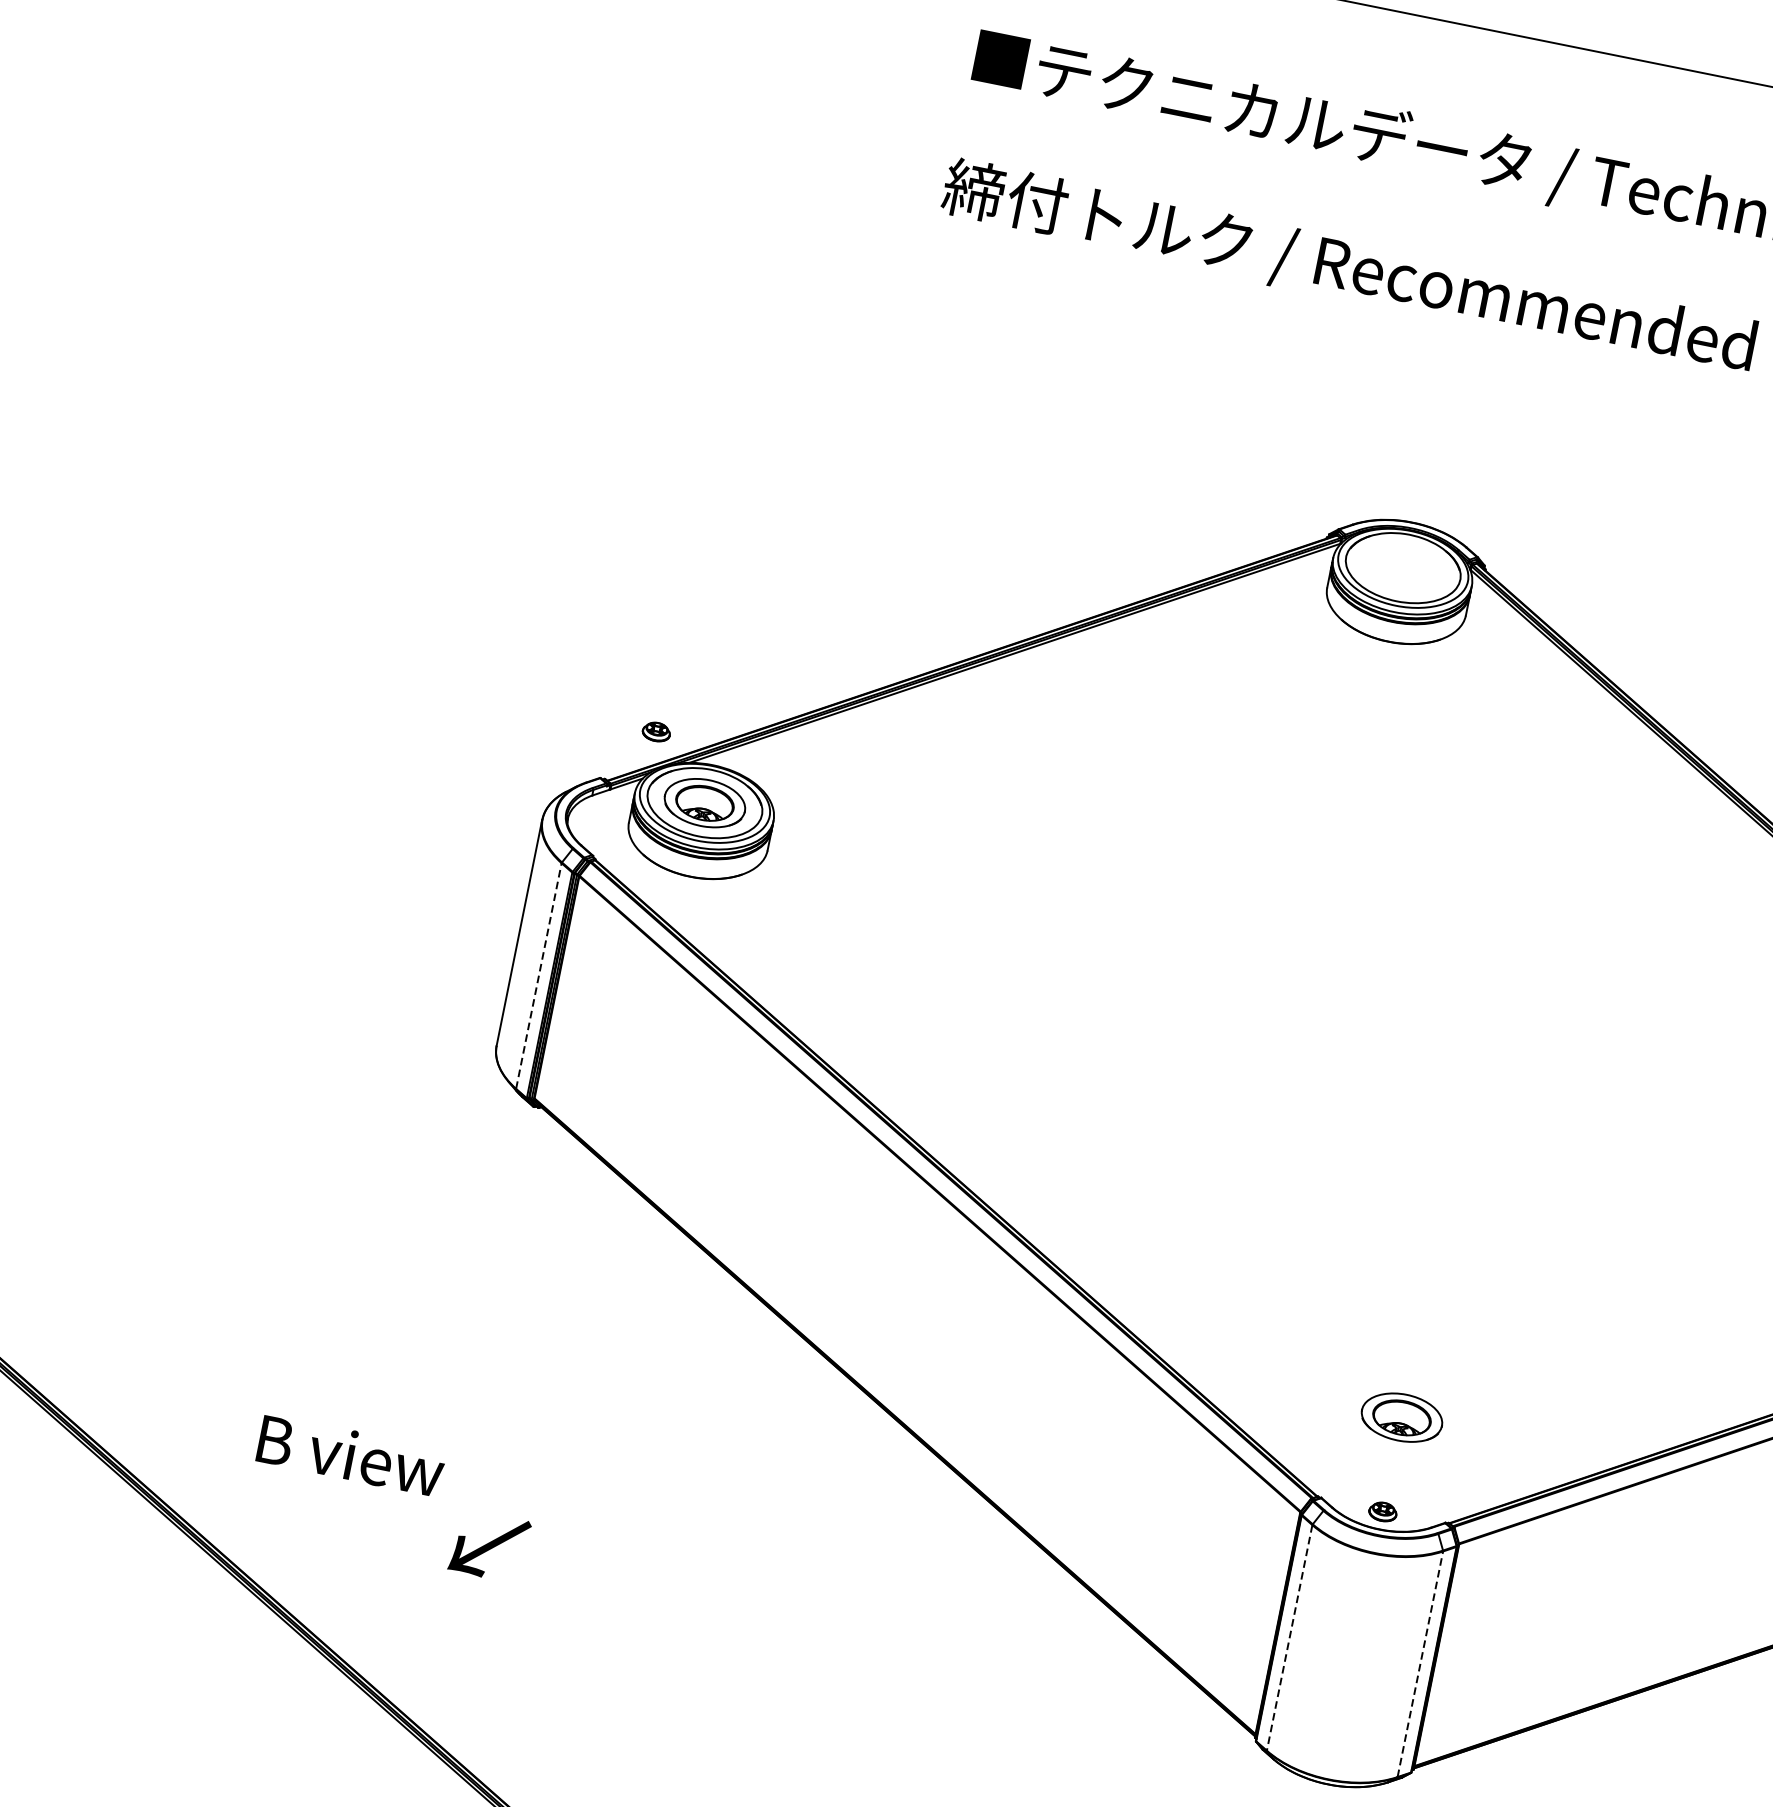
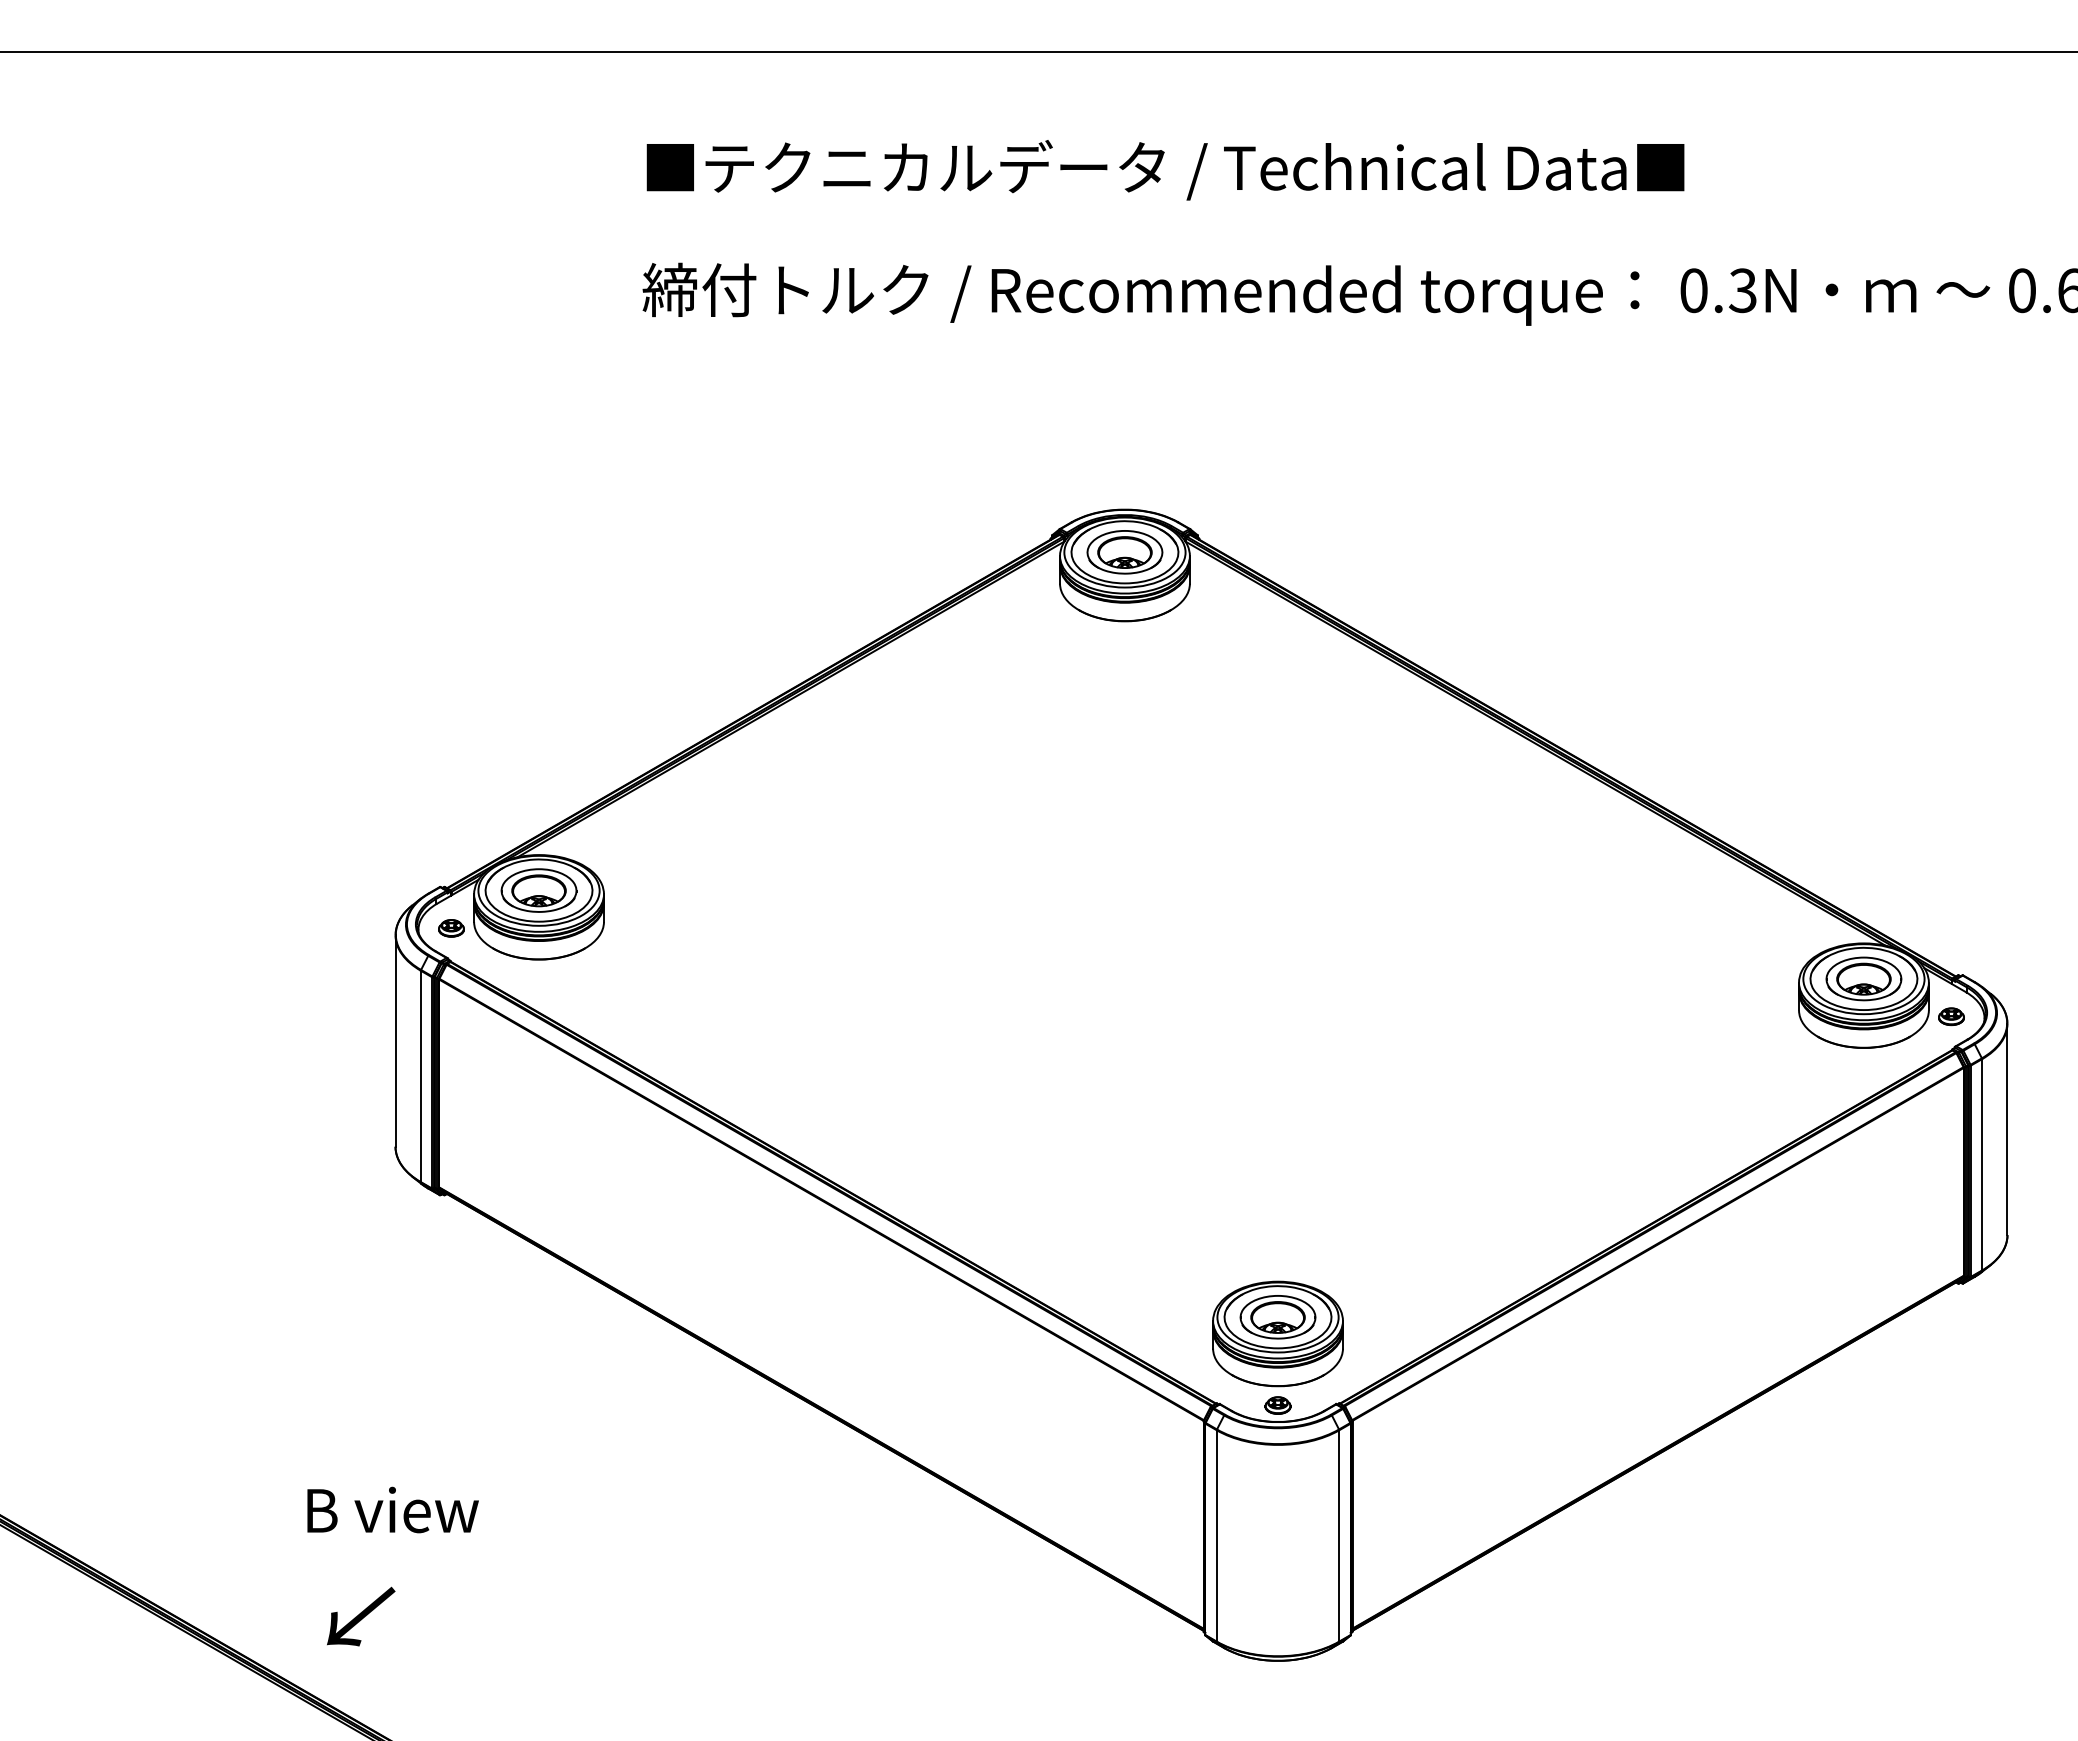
part: (1402, 568) -> (1124, 552), added
part: (656, 732) -> (451, 928), moved
line: (538, 976) -> (420, 1076), dashed -> solid
part: (1398, 1434) -> (1277, 1333), added
text: (350, 1454) -> (392, 1509), moved
text: (490, 1546) -> (361, 1616), moved
line: (1289, 1637) -> (1216, 1535), dashed -> solid
line: (1420, 1663) -> (1339, 1535), dashed -> solid

